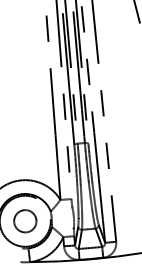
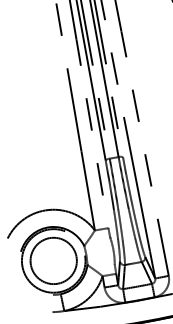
circle: (24, 220) -> (52, 260), size x1.67

